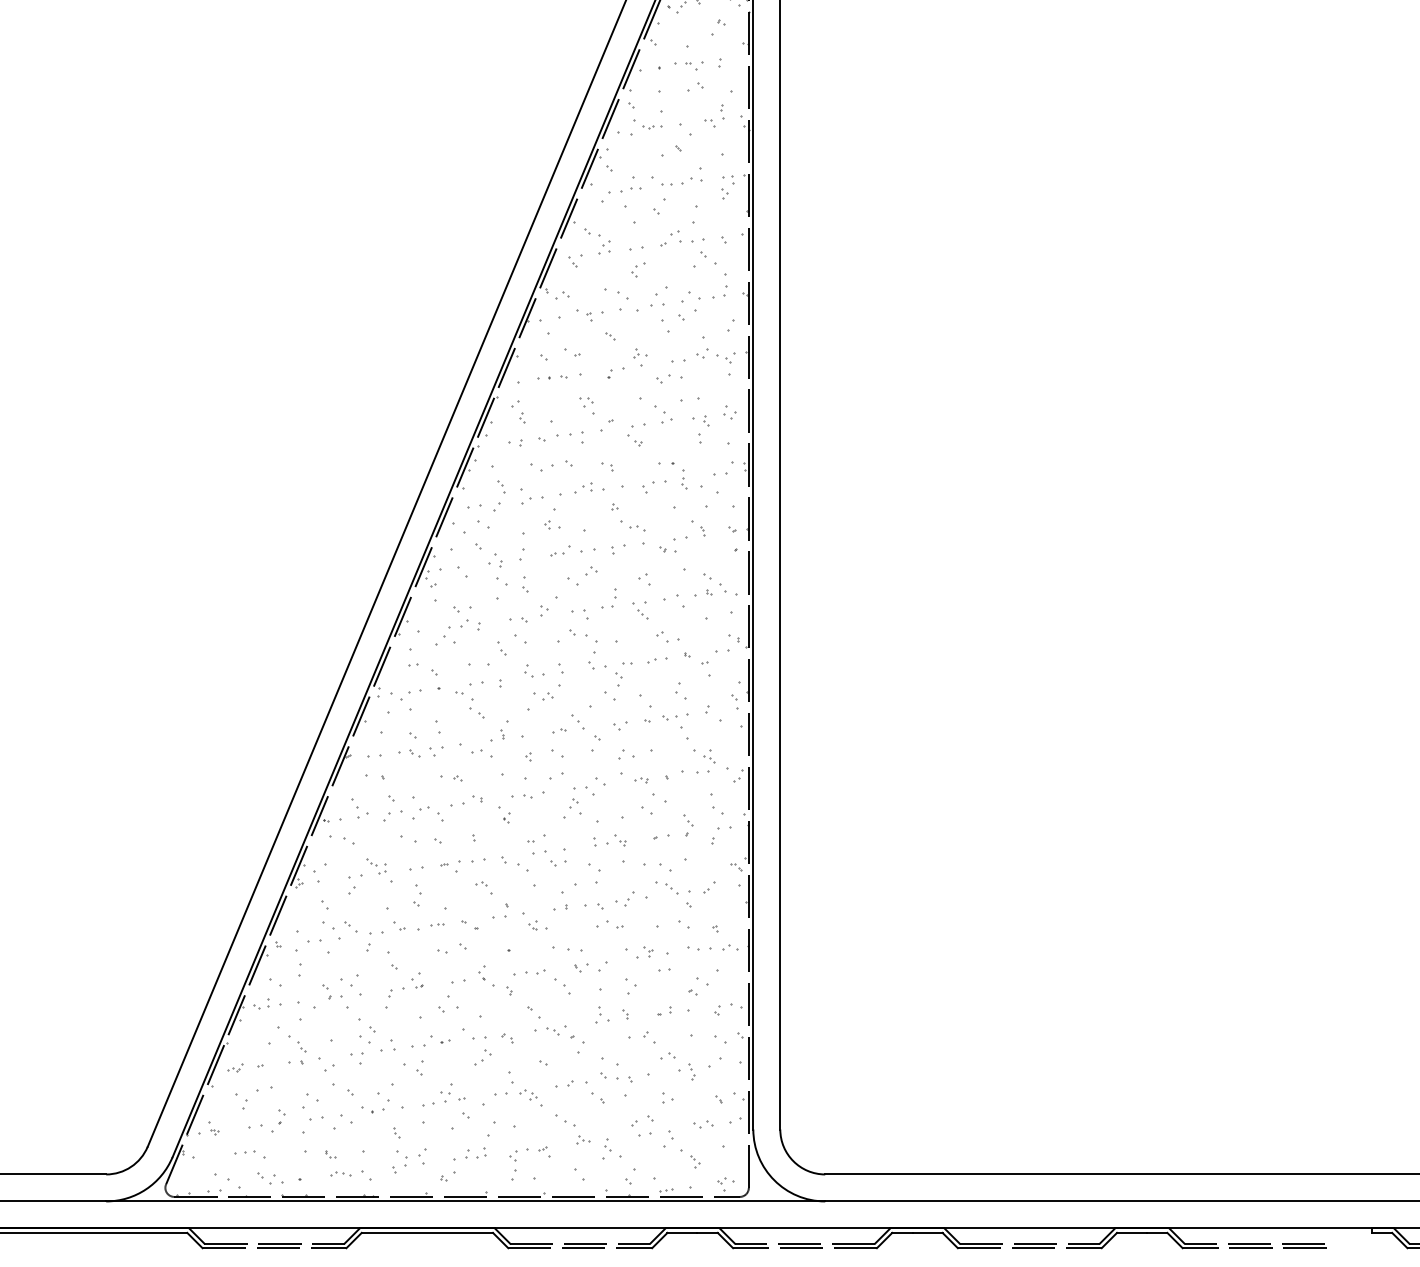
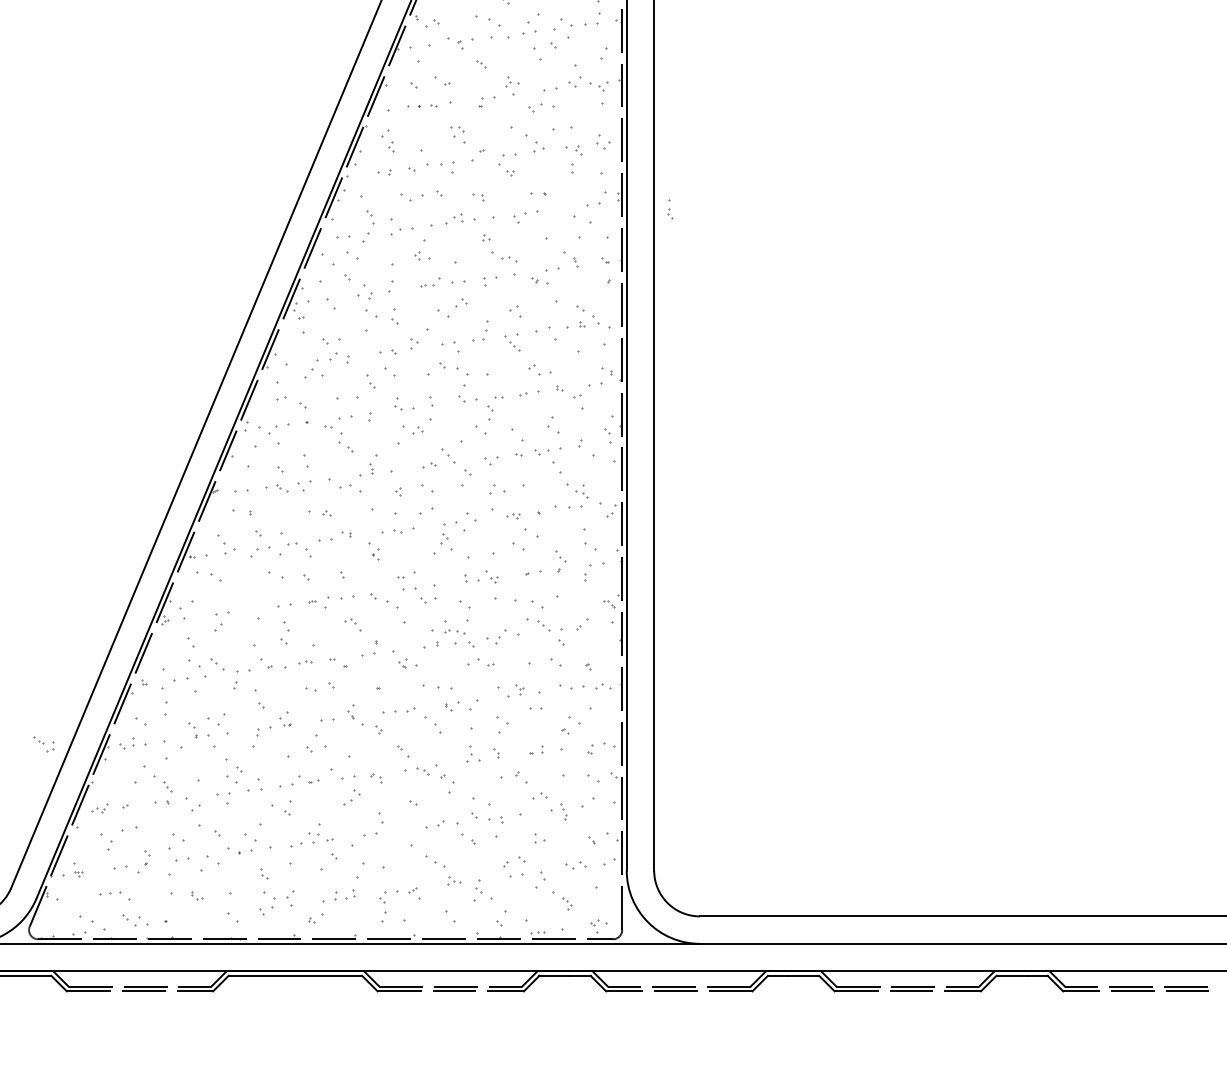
part: (684, 479) -> (670, 209), moved
part: (376, 866) -> (44, 744), moved
part: (528, 1094) -> (398, 835), removed
part: (340, 1173) -> (454, 630), moved

